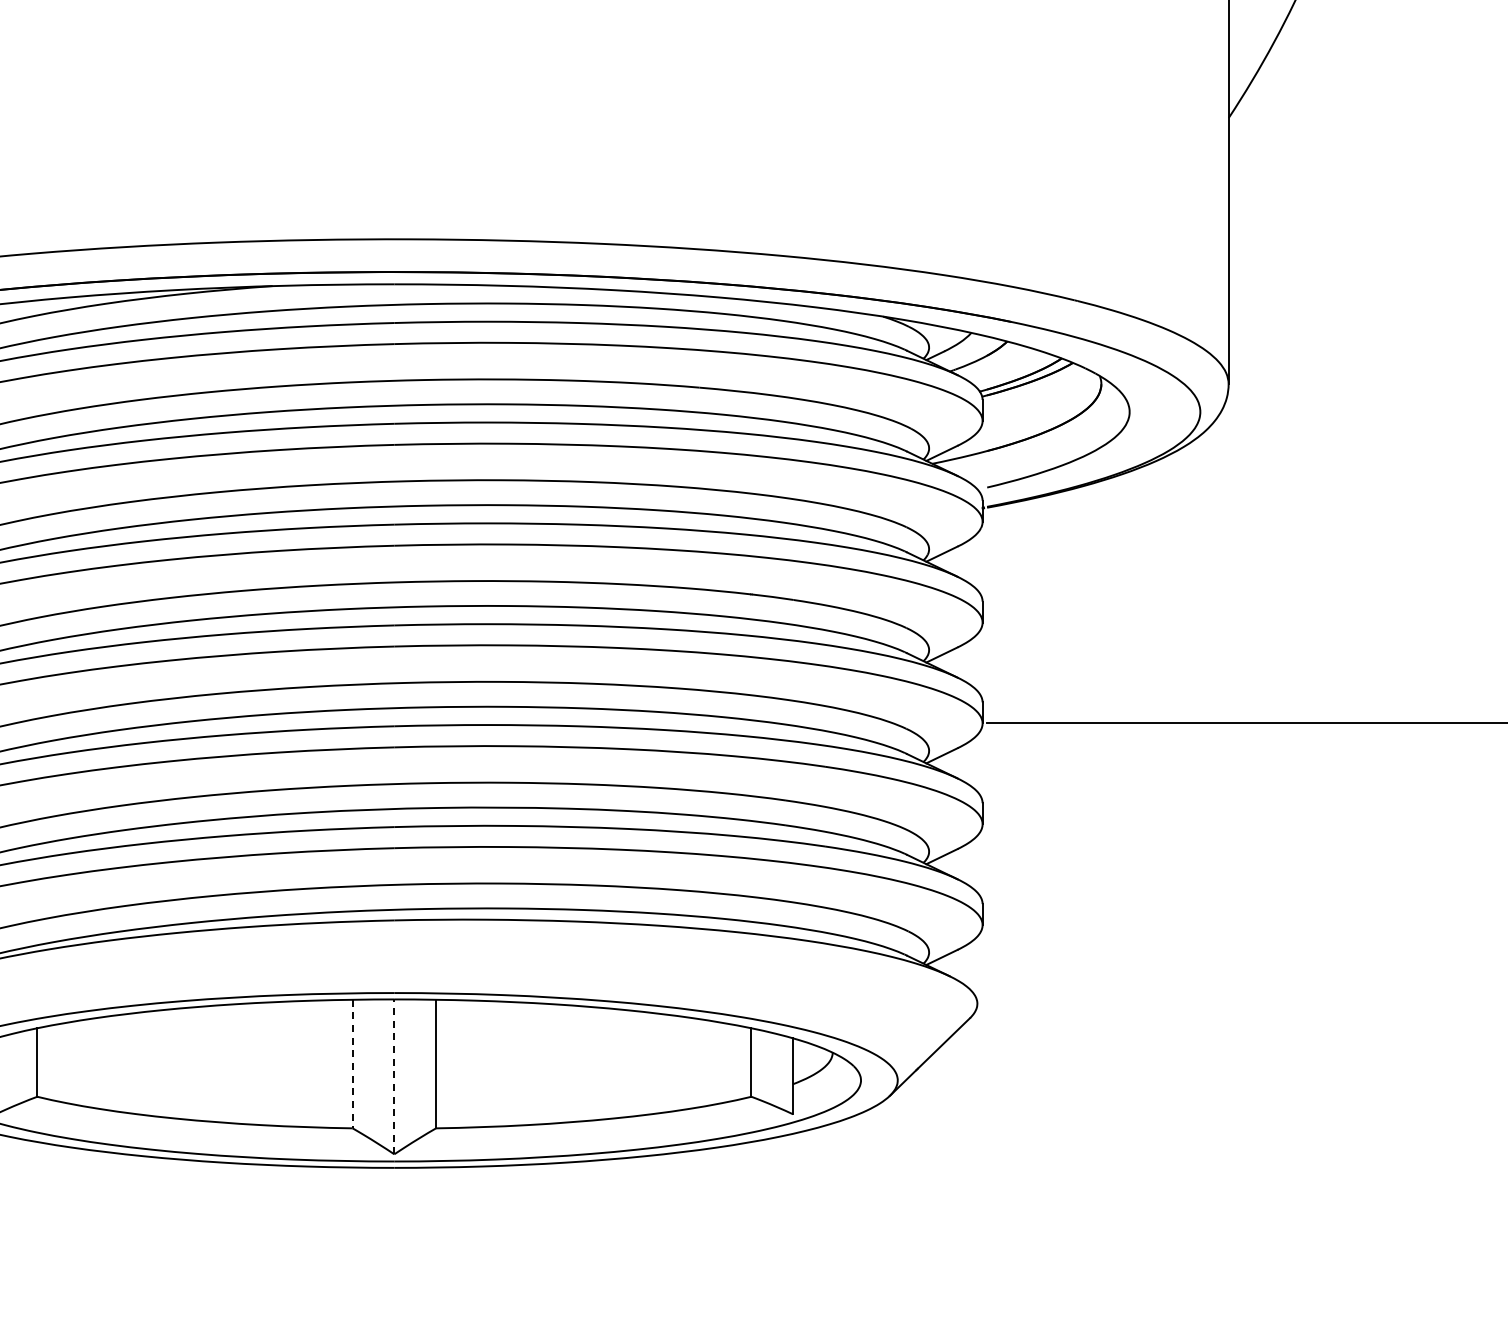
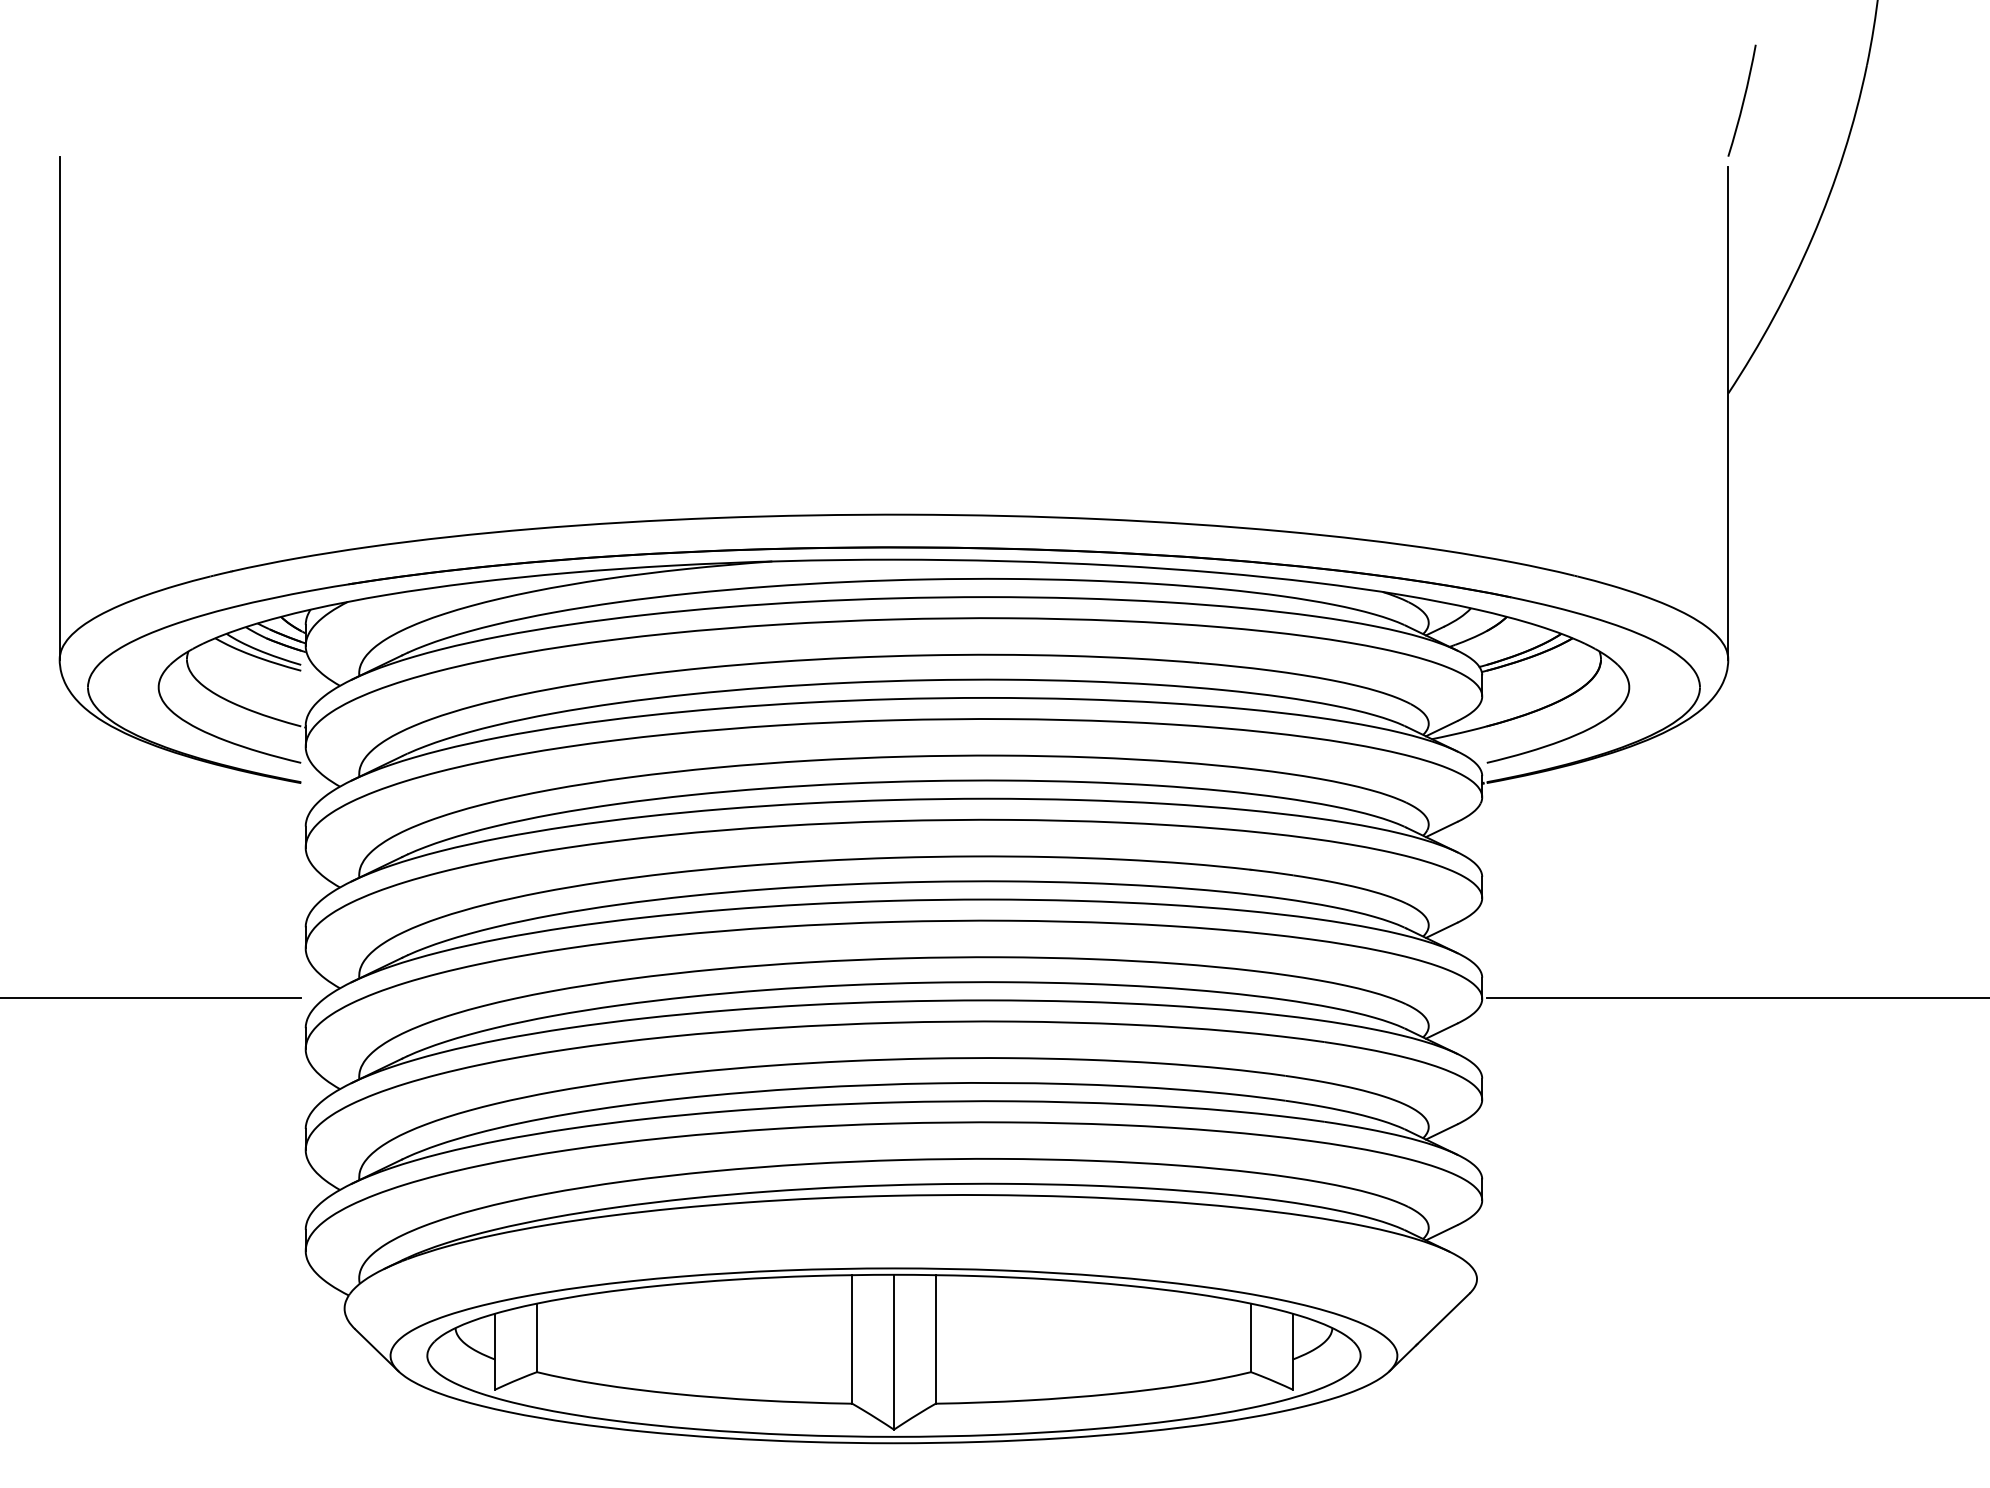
line: (352, 1064) -> (852, 1339), dashed -> solid
line: (393, 1076) -> (893, 1351), dashed -> solid

